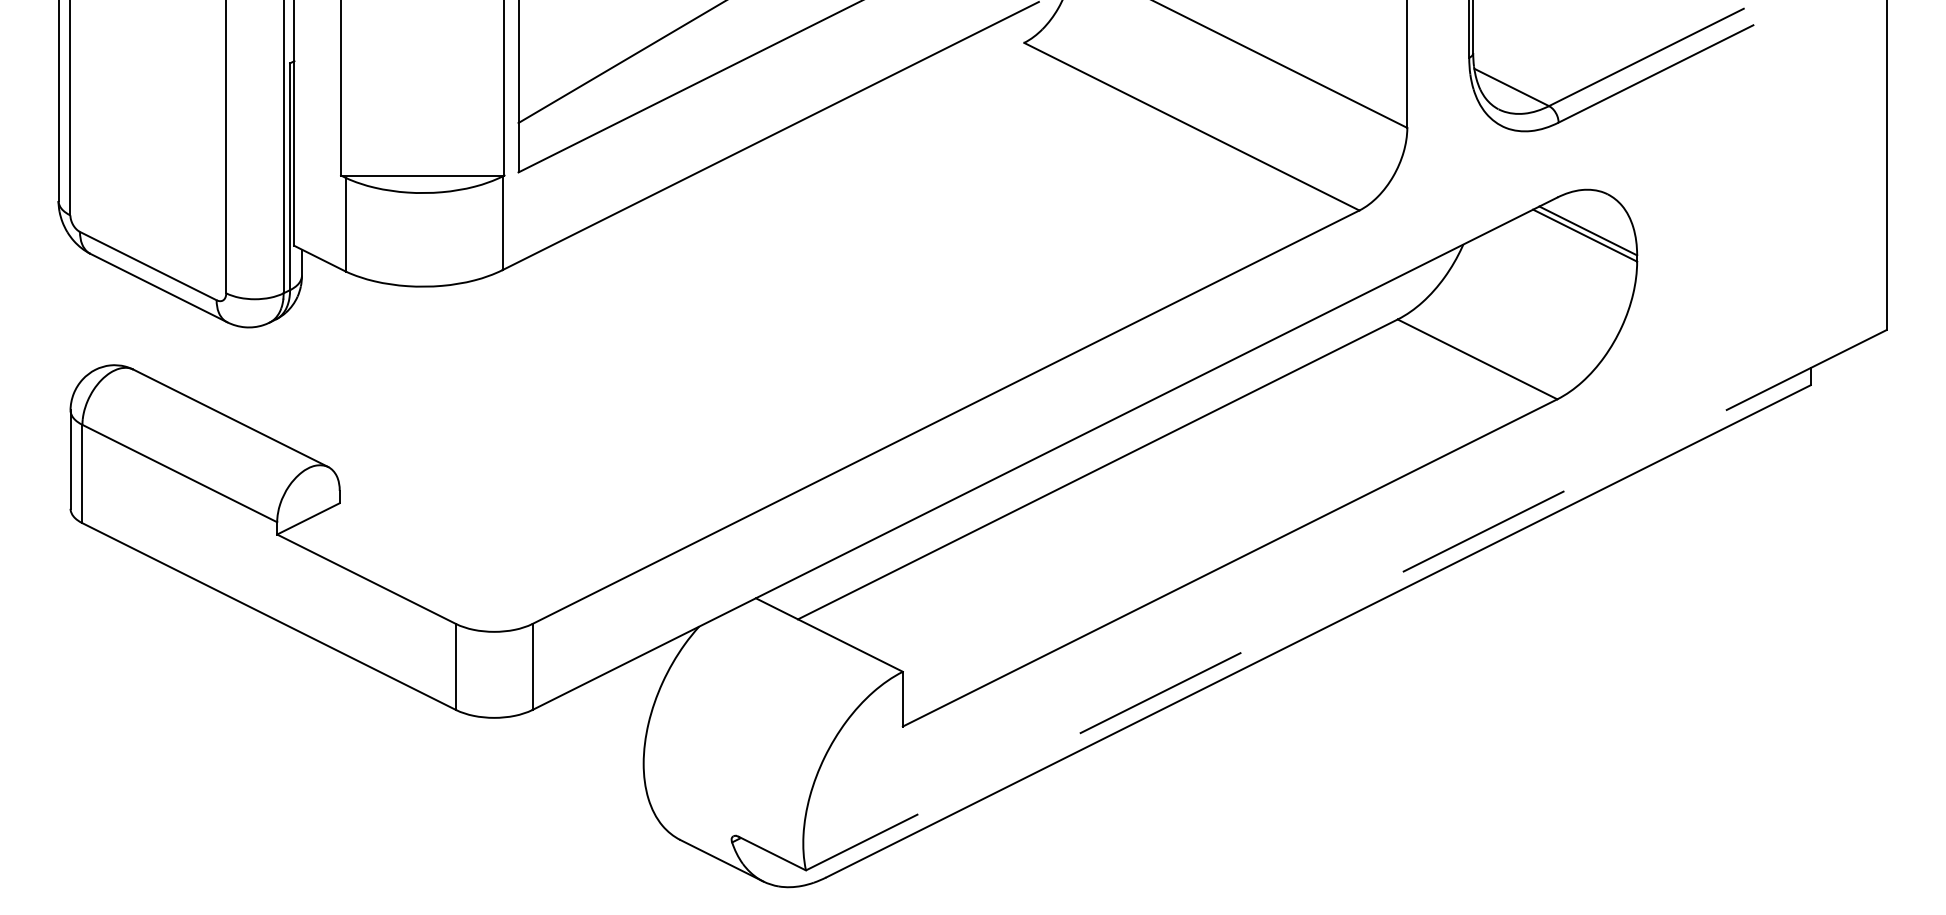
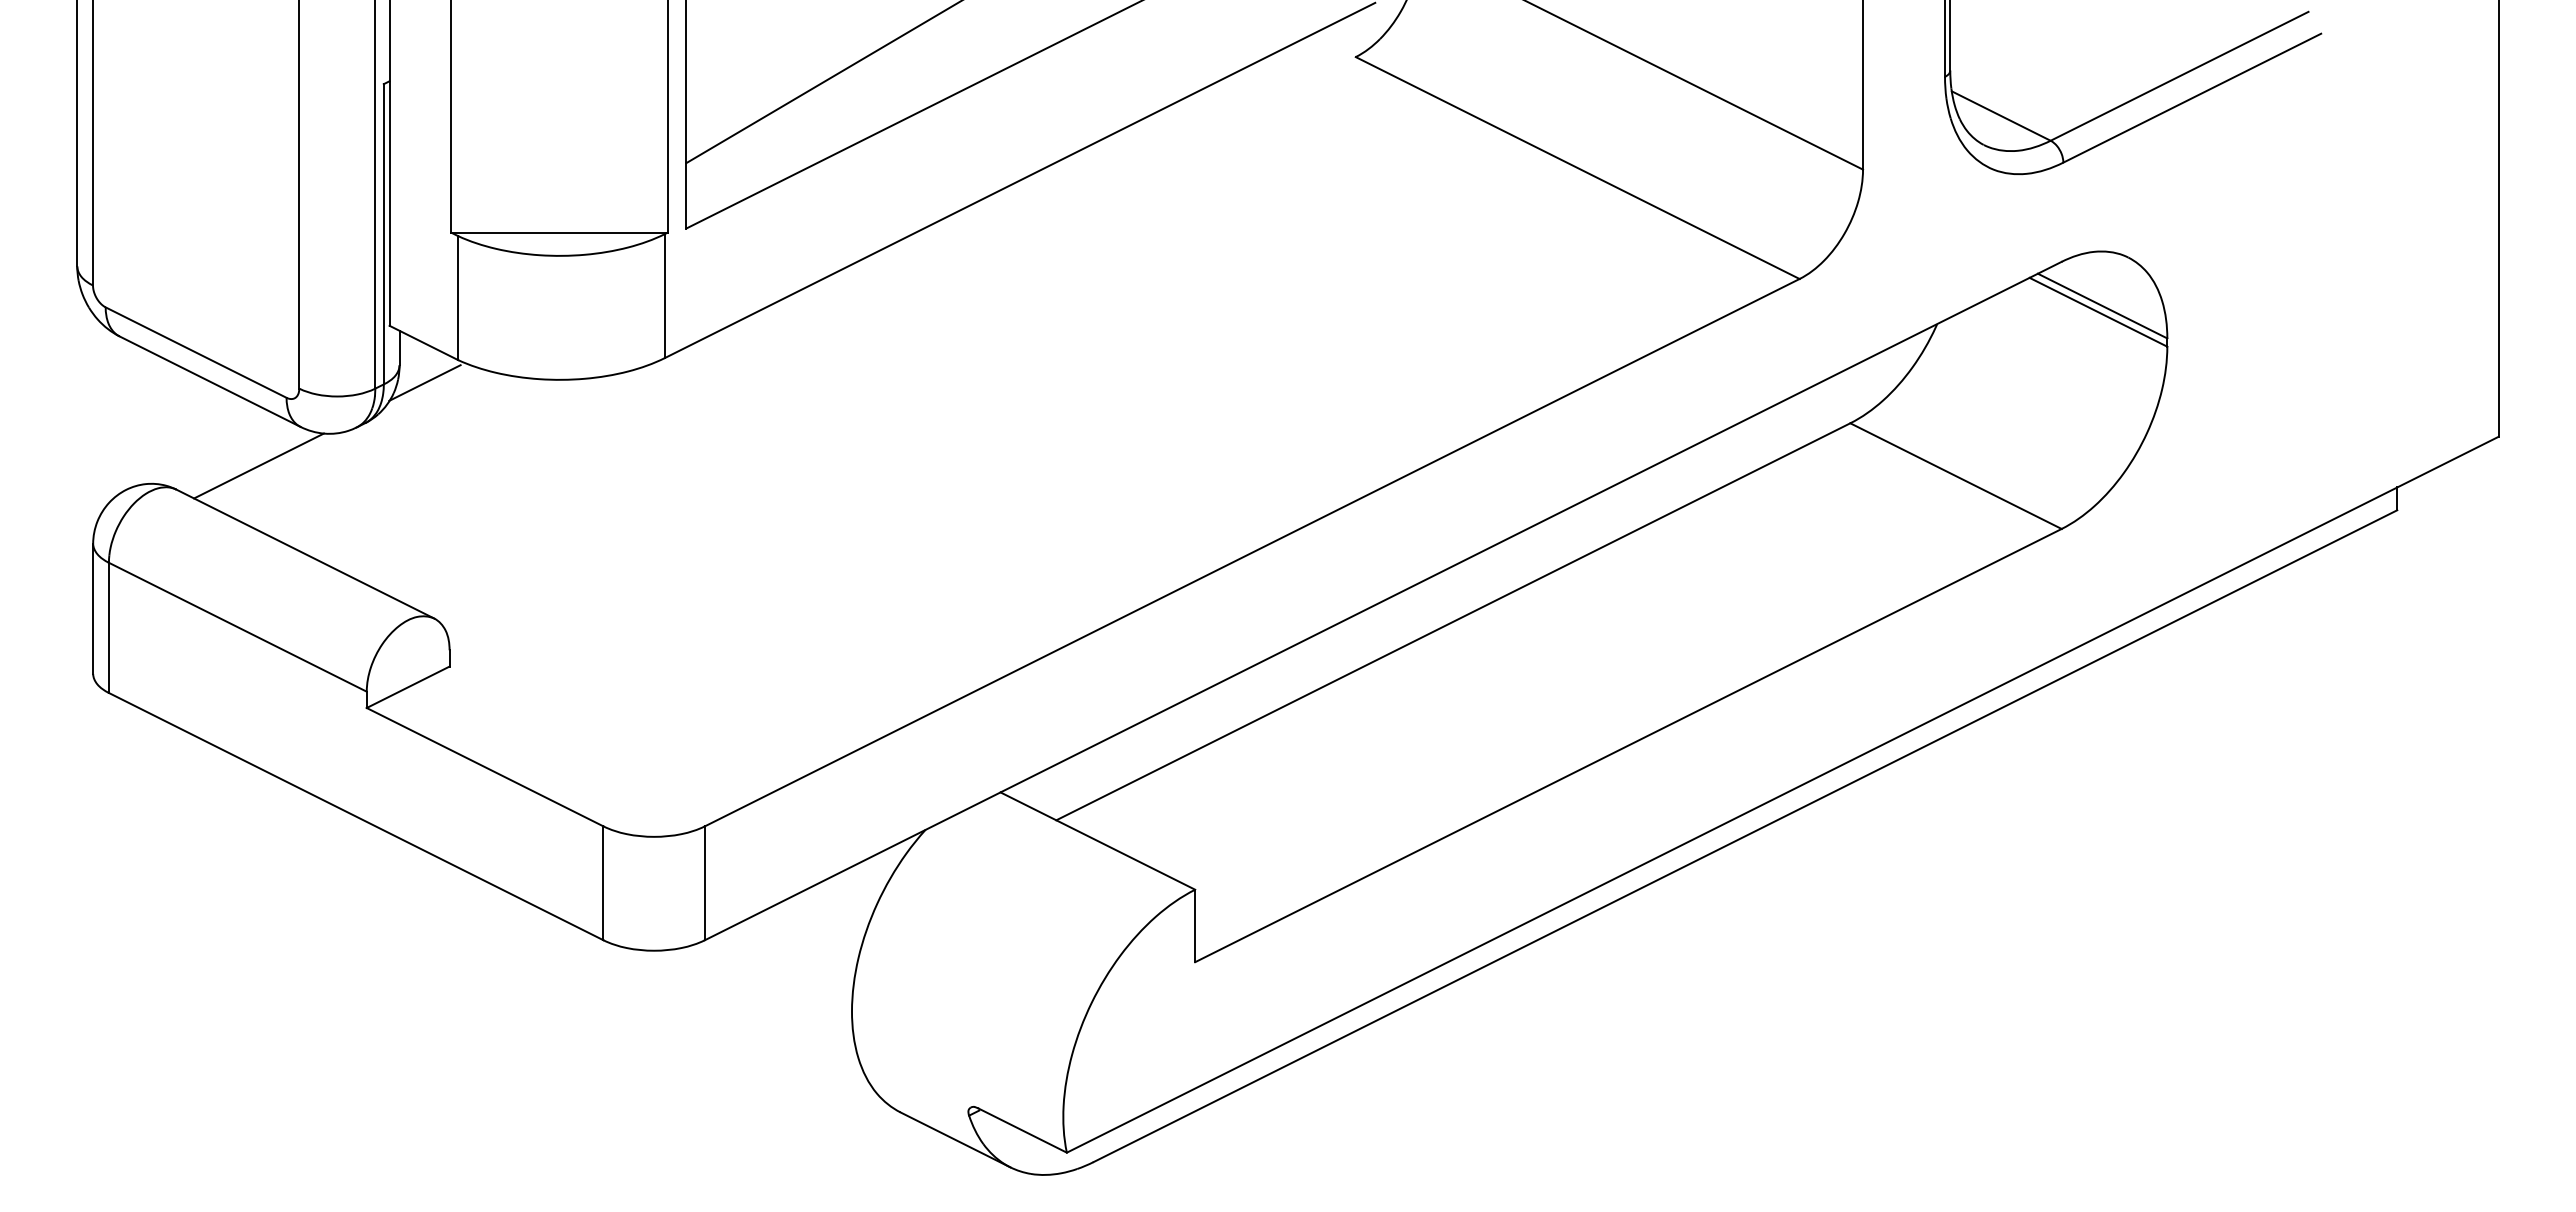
line: (320, 288) -> (424, 382), added
line: (195, 351) -> (258, 465), added
line: (1346, 599) -> (1782, 794), dashed -> solid

